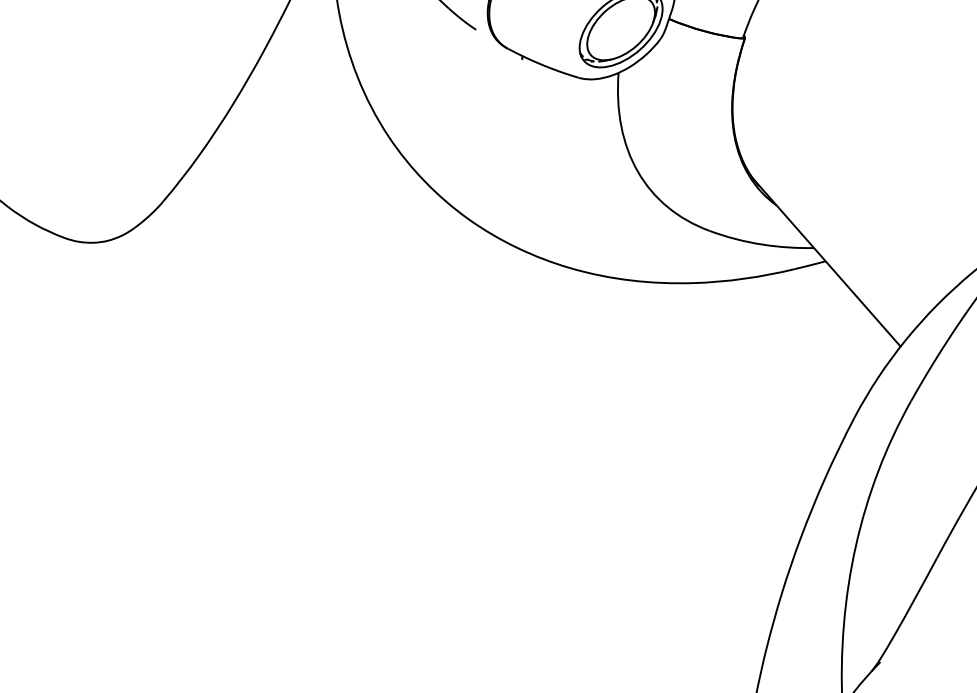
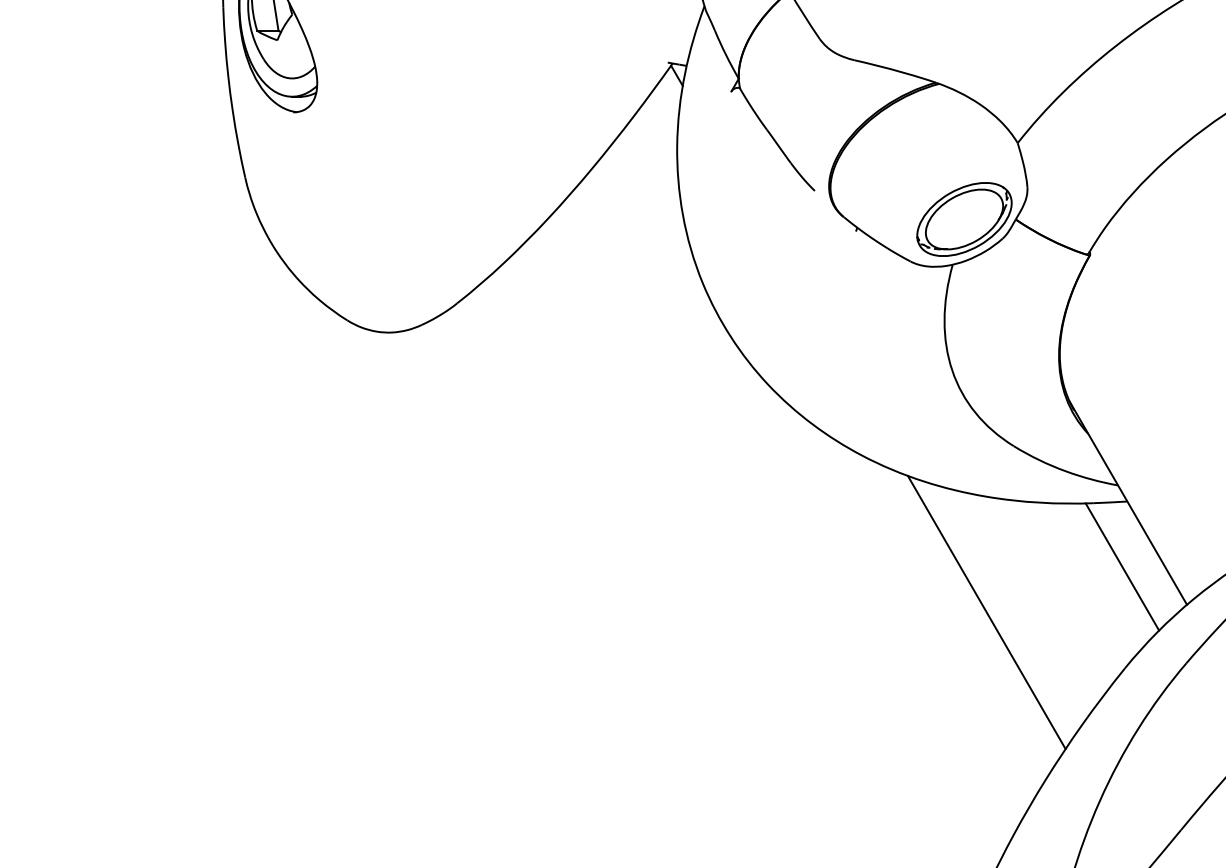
line: (833, 322) -> (1122, 566), added
line: (714, 390) -> (986, 611), added

